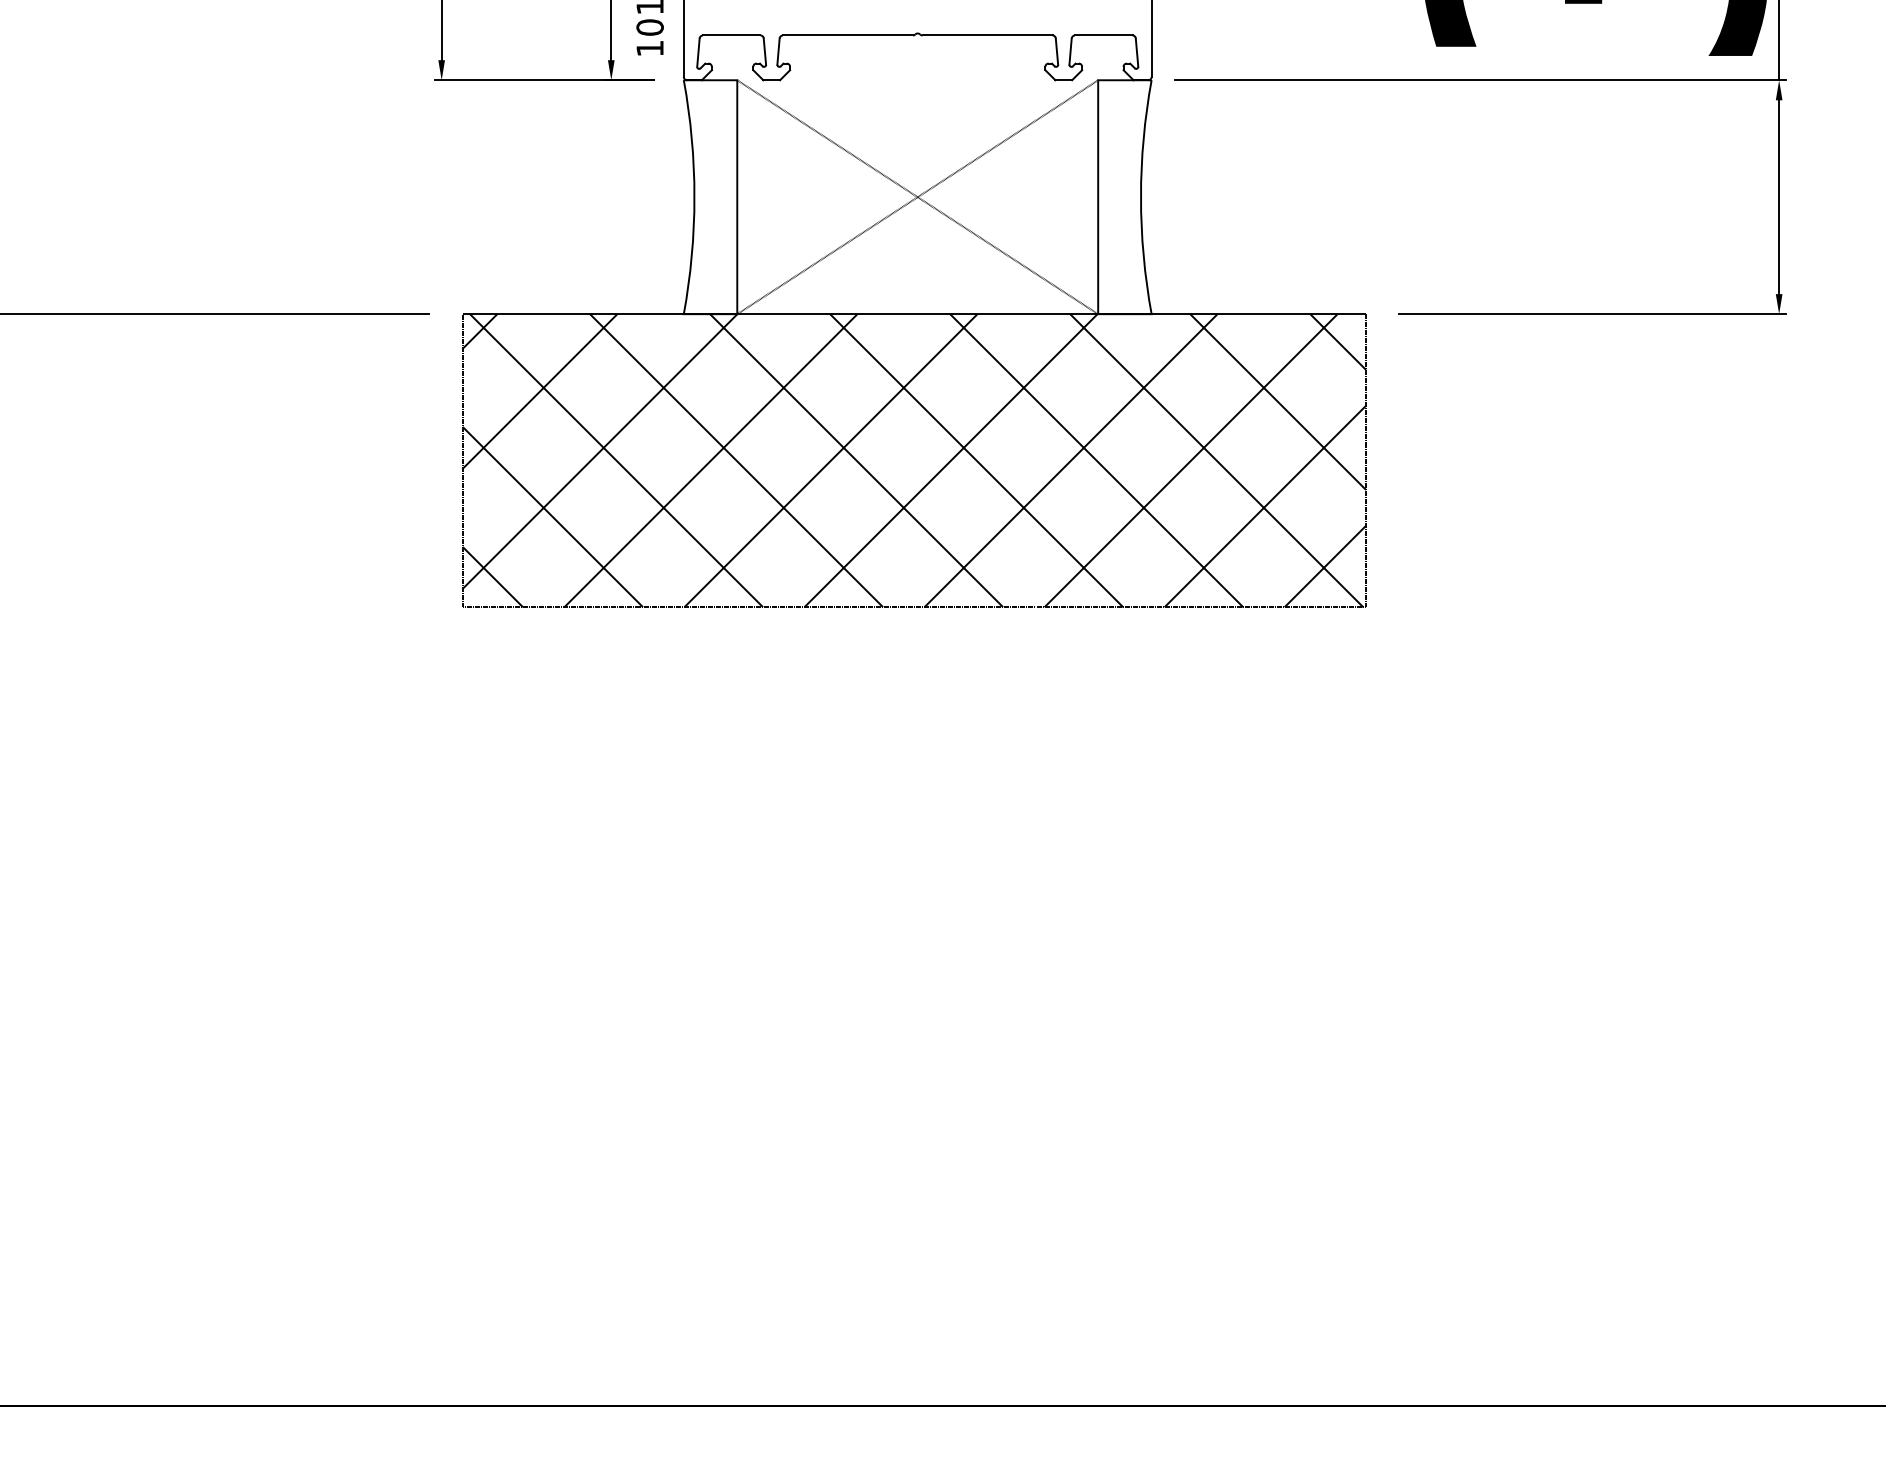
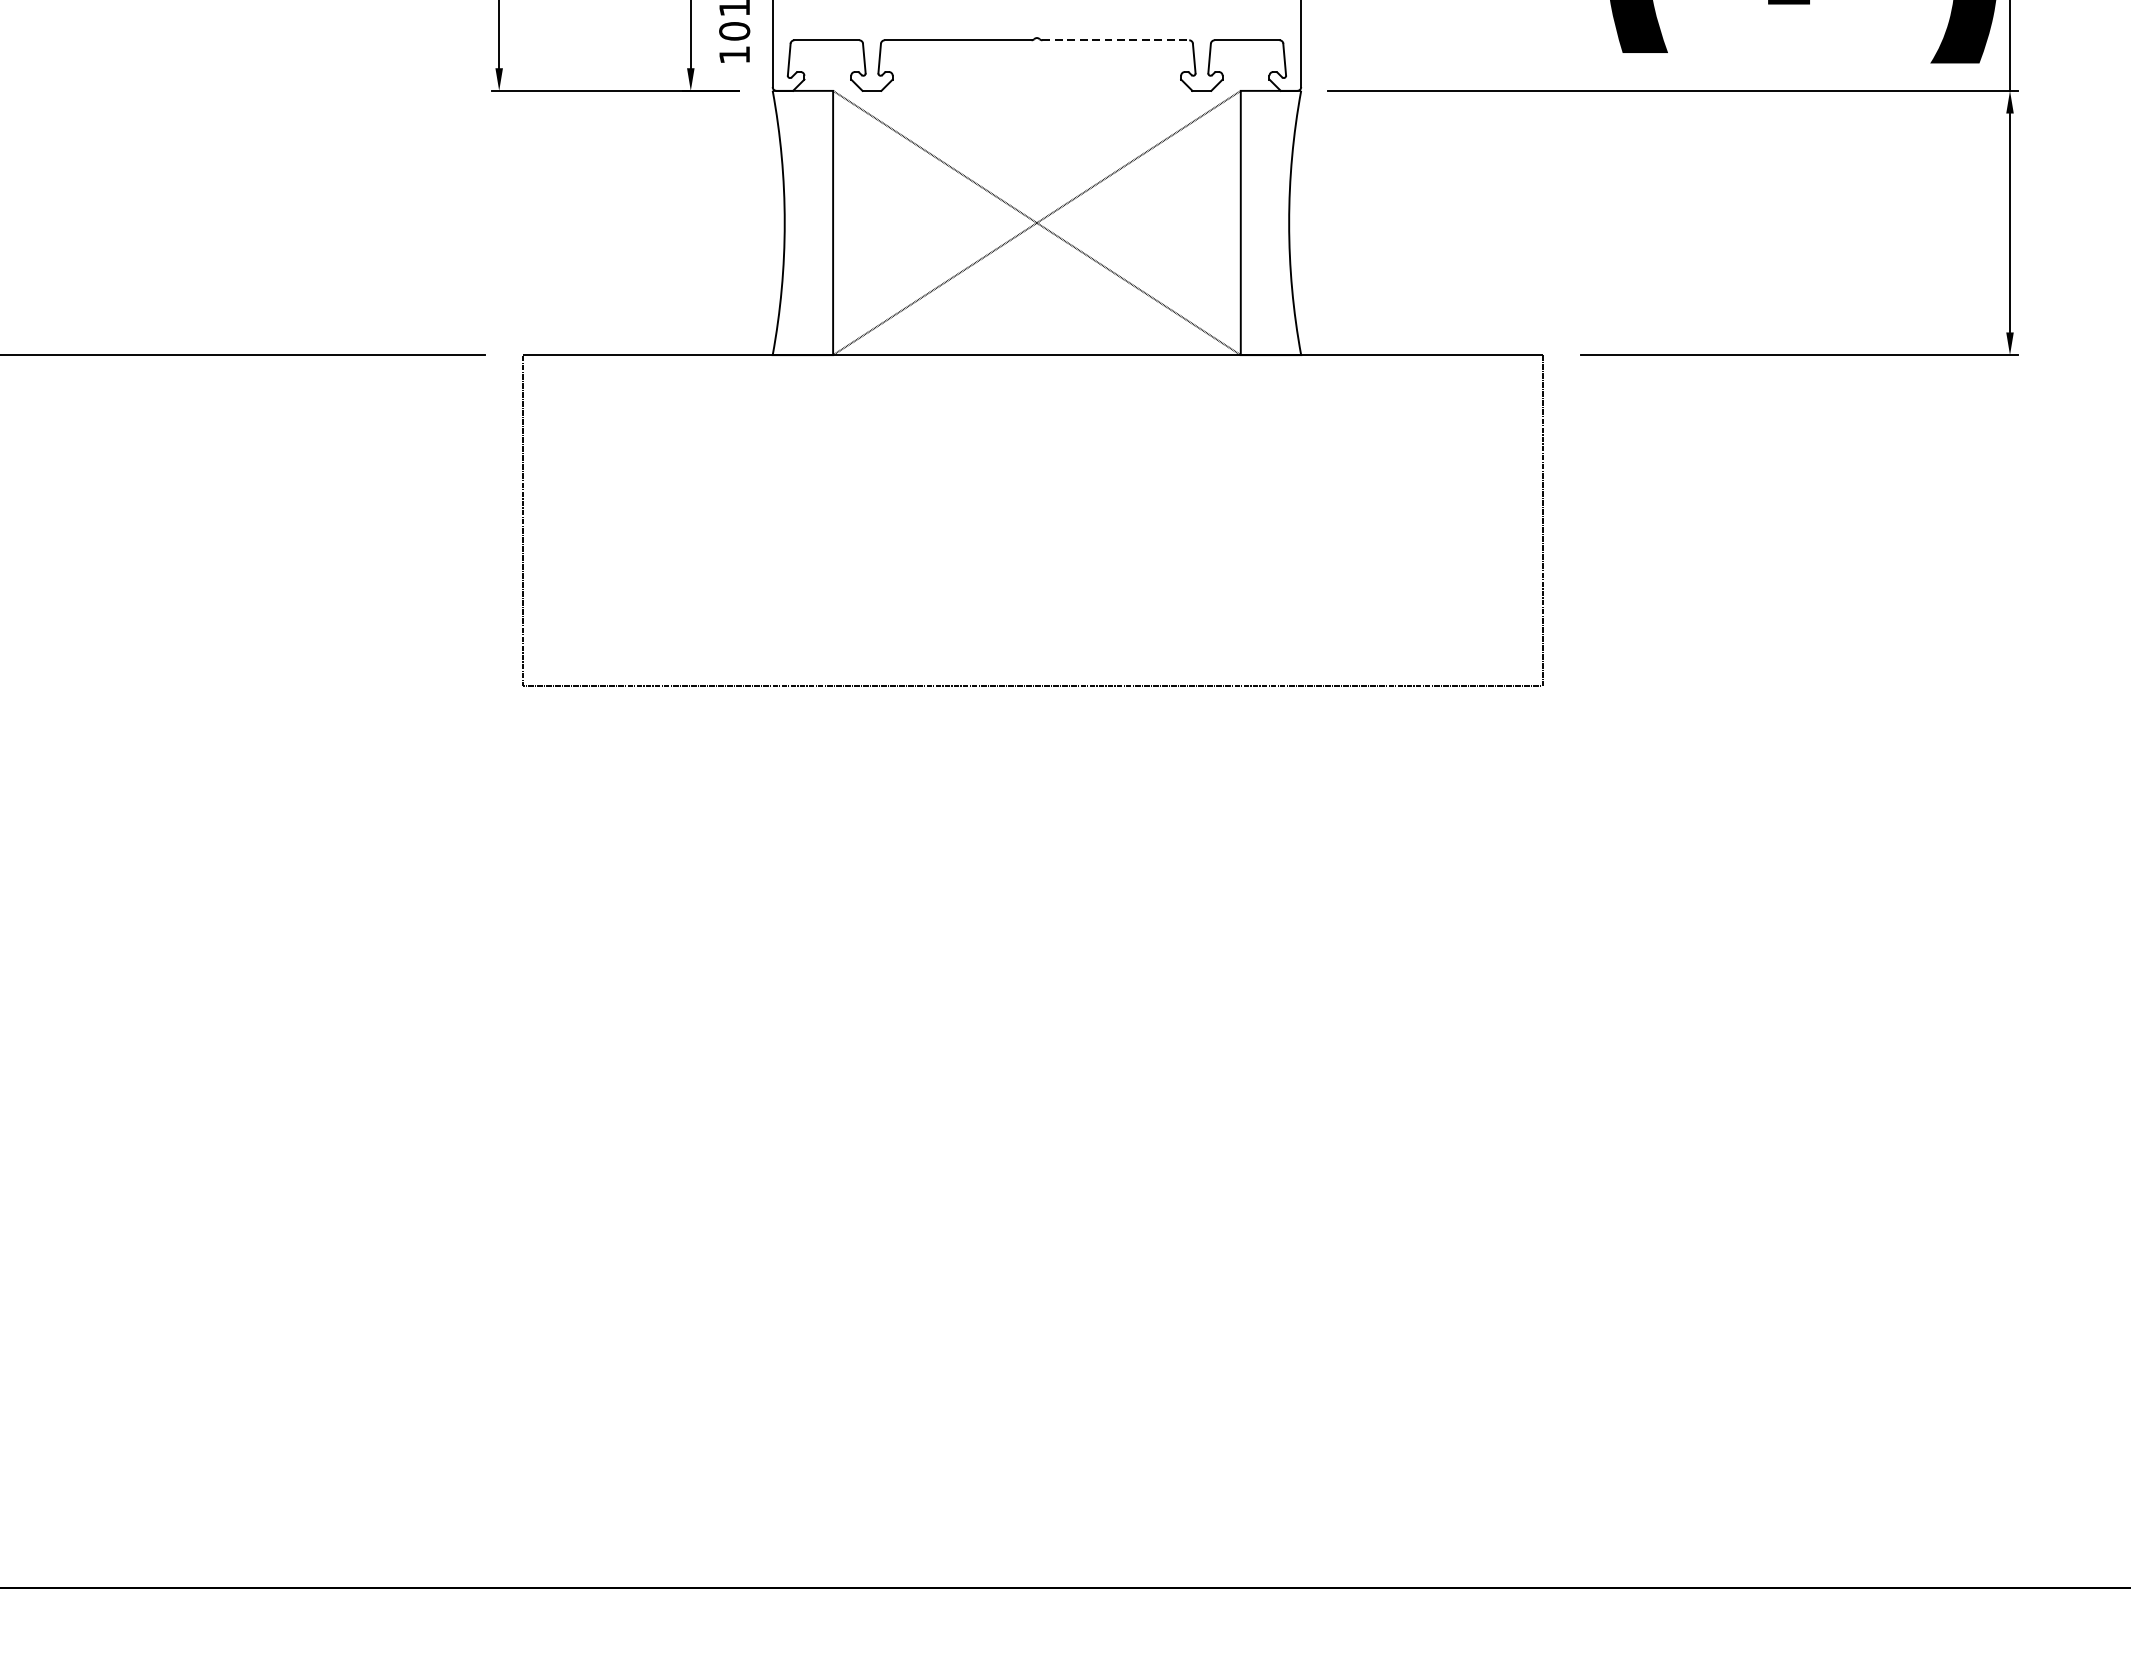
line: (987, 35) -> (1115, 40), solid -> dashed
hatch: (914, 460) -> (1033, 520), removed

